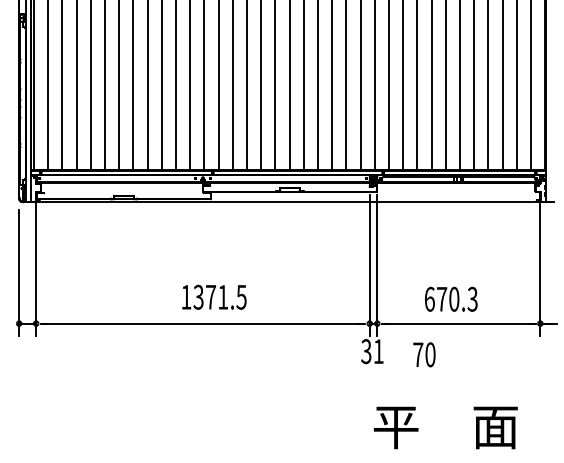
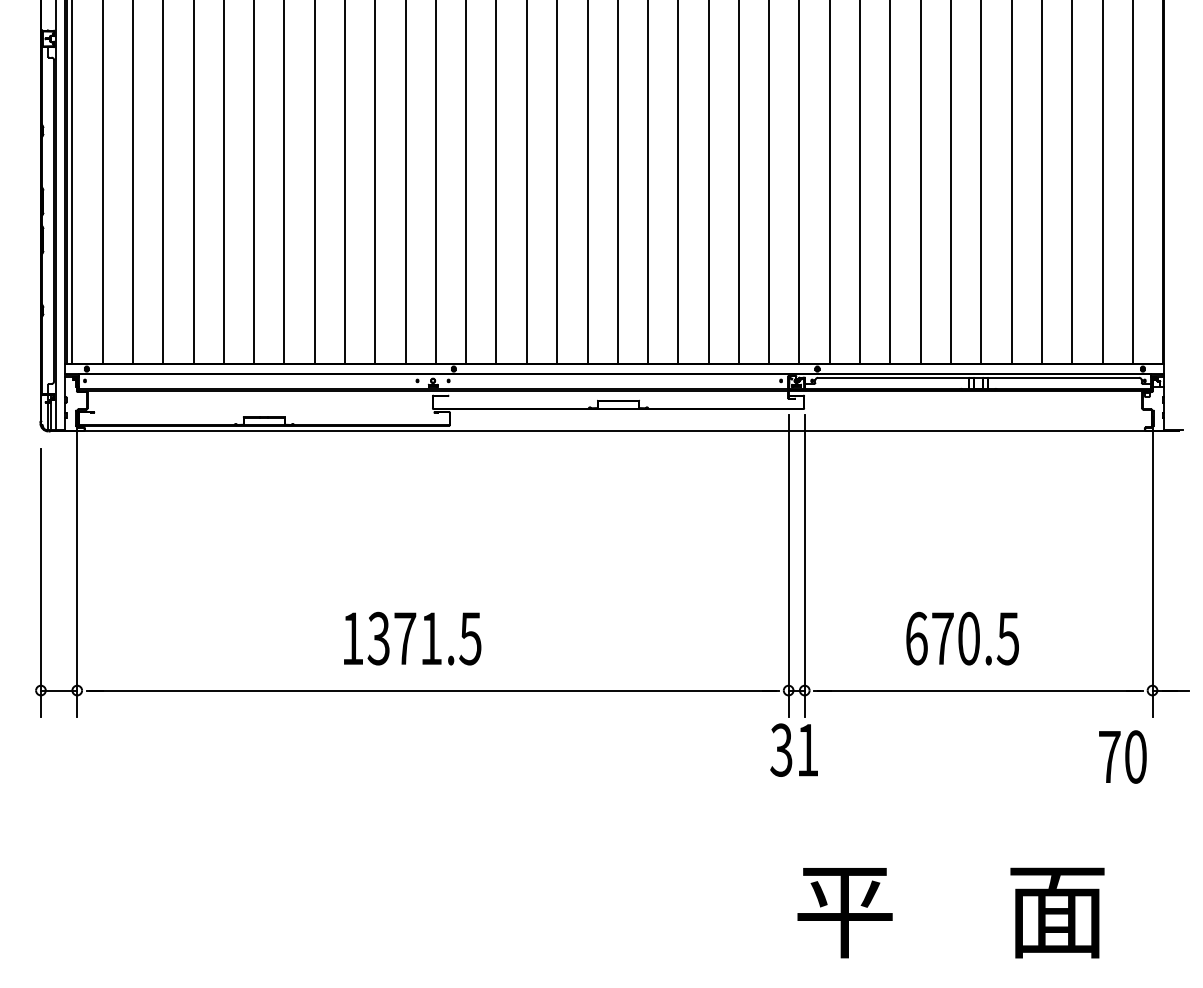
text: (214, 296) -> (412, 636), moved
text: (472, 298) -> (1007, 636), 670.3 -> 670.5
text: (424, 354) -> (1123, 756), moved

